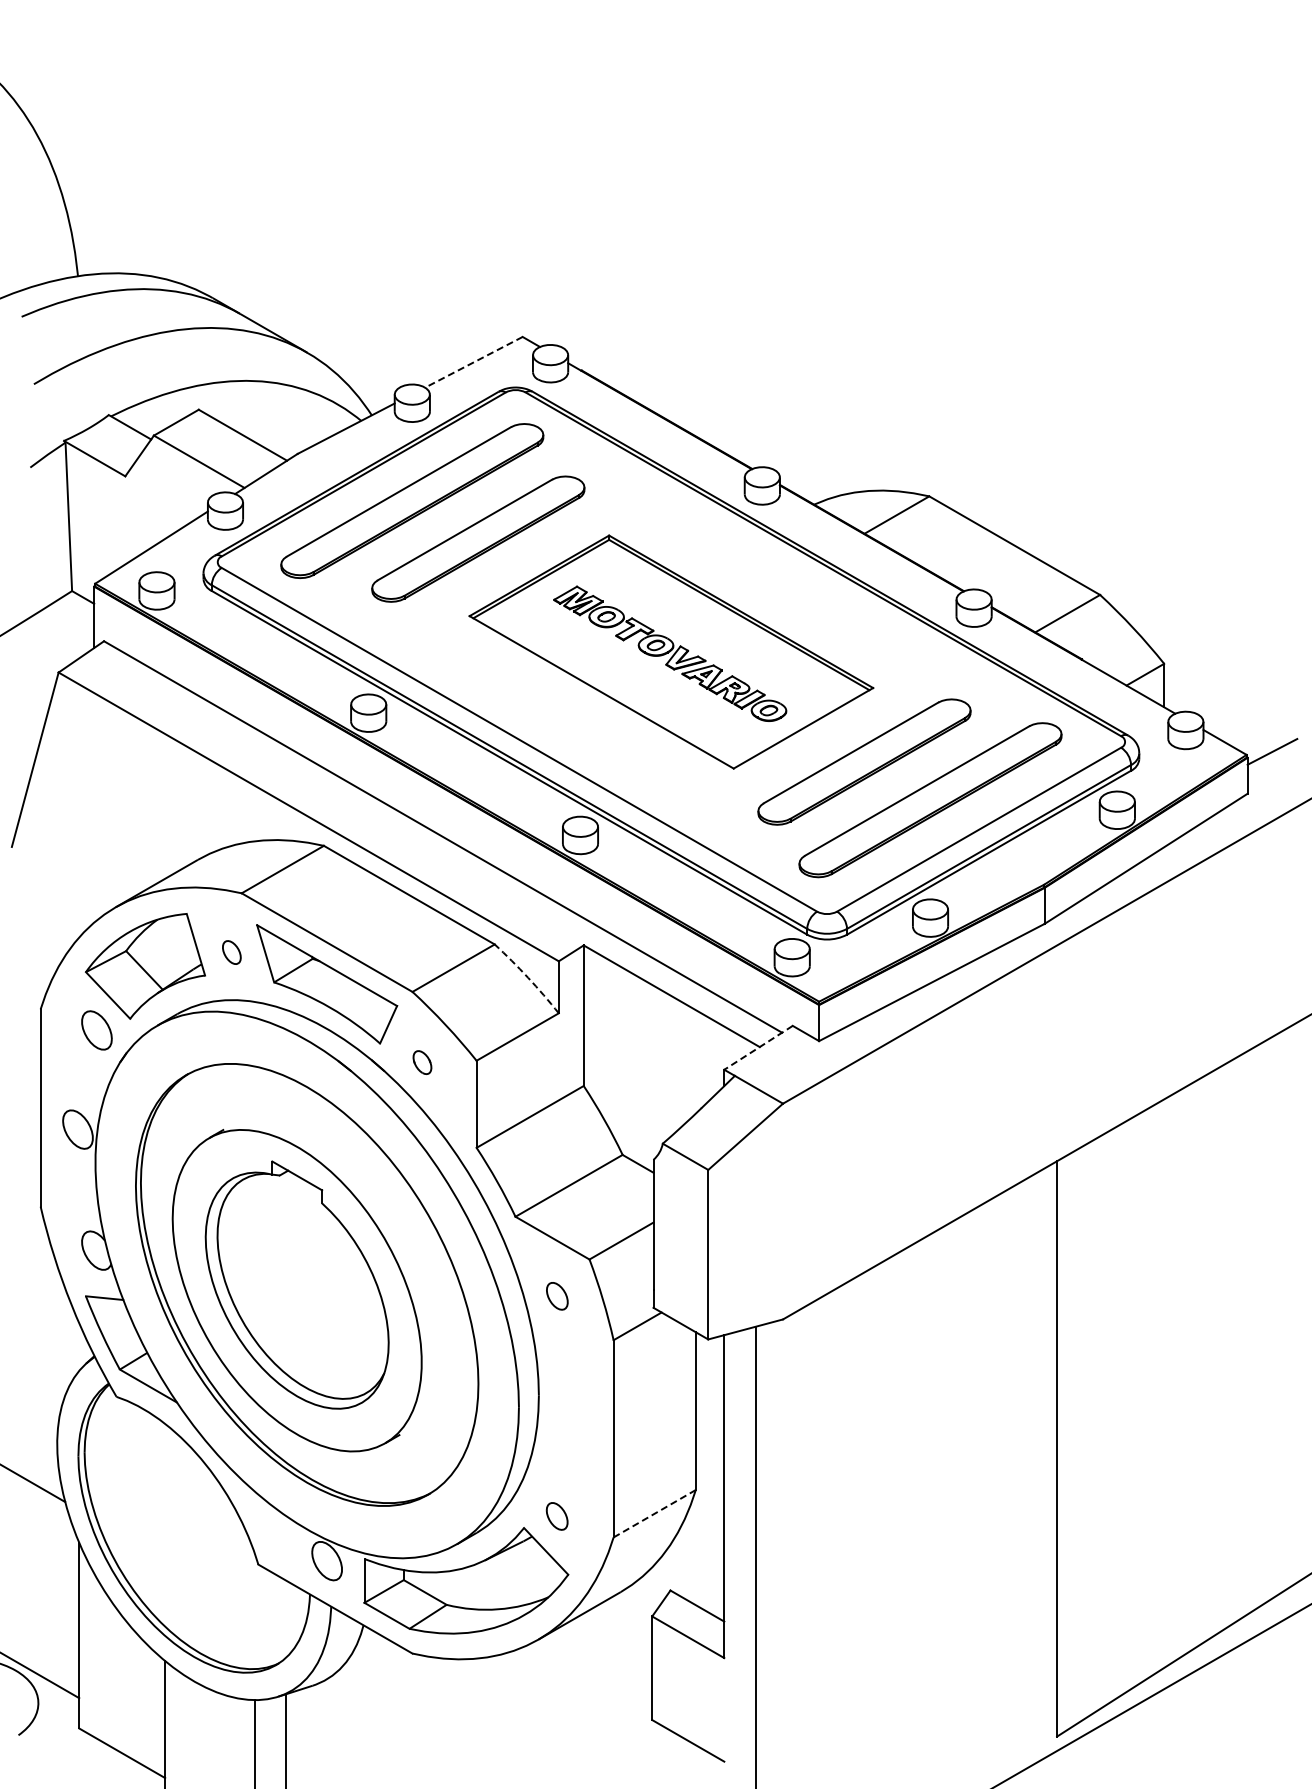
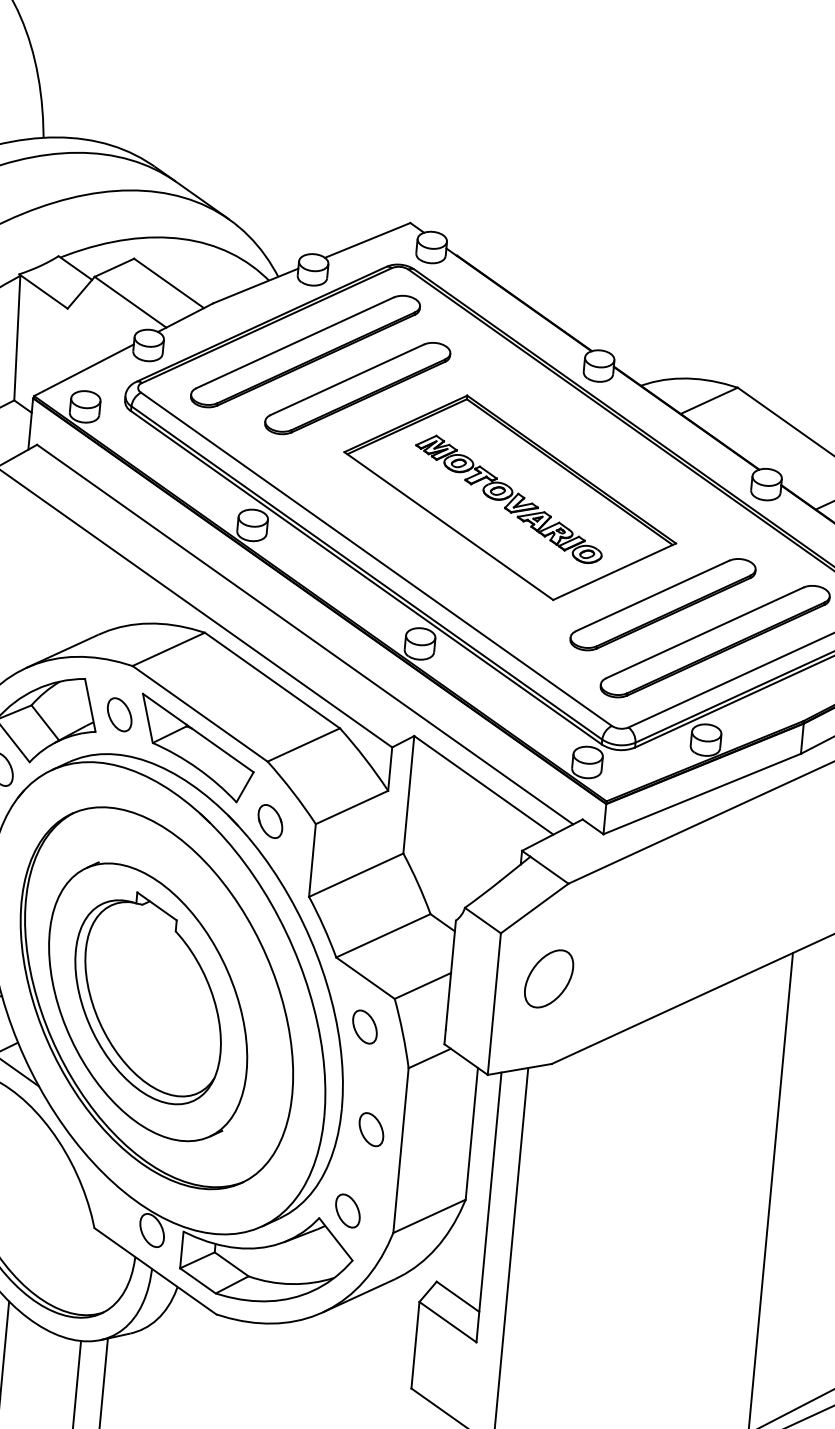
line: (473, 362) -> (367, 240), dashed -> solid
part: (231, 952) -> (119, 714), size x1.67
arc: (528, 977) -> (365, 758), dashed -> solid
line: (758, 1047) -> (552, 834), dashed -> solid
part: (422, 1062) -> (270, 821), size x1.67
part: (770, 1218) -> (549, 978), added
part: (557, 1296) -> (365, 1027), size x1.43
part: (575, 1417) -> (370, 1129), added
line: (654, 1513) -> (429, 1216), dashed -> solid
part: (556, 1516) -> (347, 1211), size x1.43

